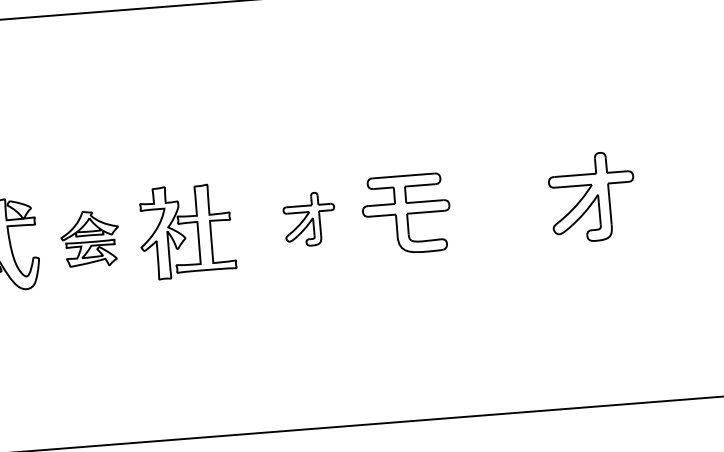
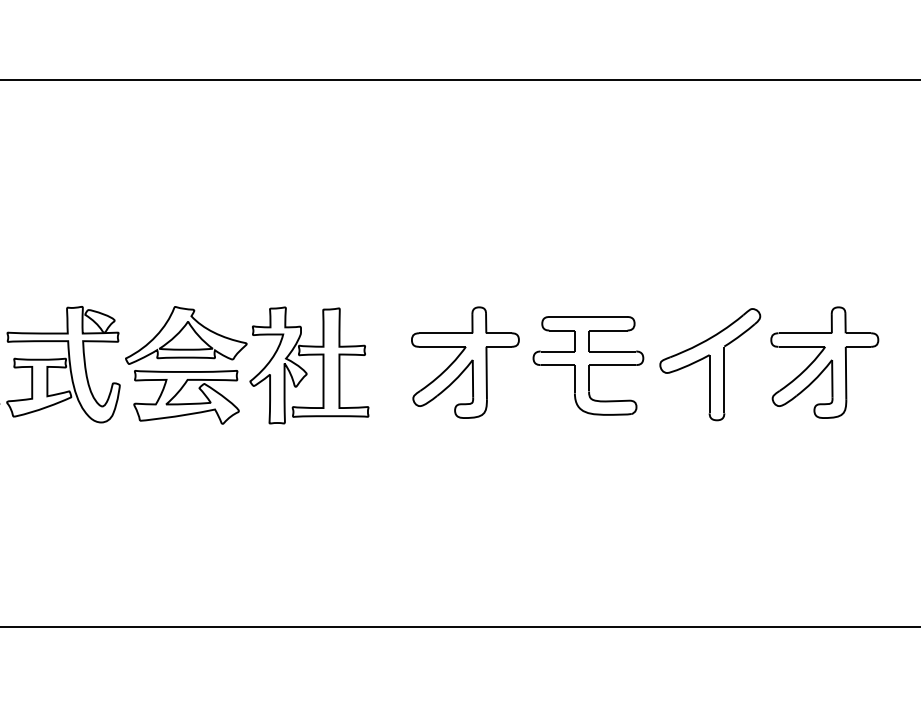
part: (502, 205) -> (710, 364), added
part: (309, 219) -> (465, 362), size x1.67
part: (90, 239) -> (186, 365), size x1.67

